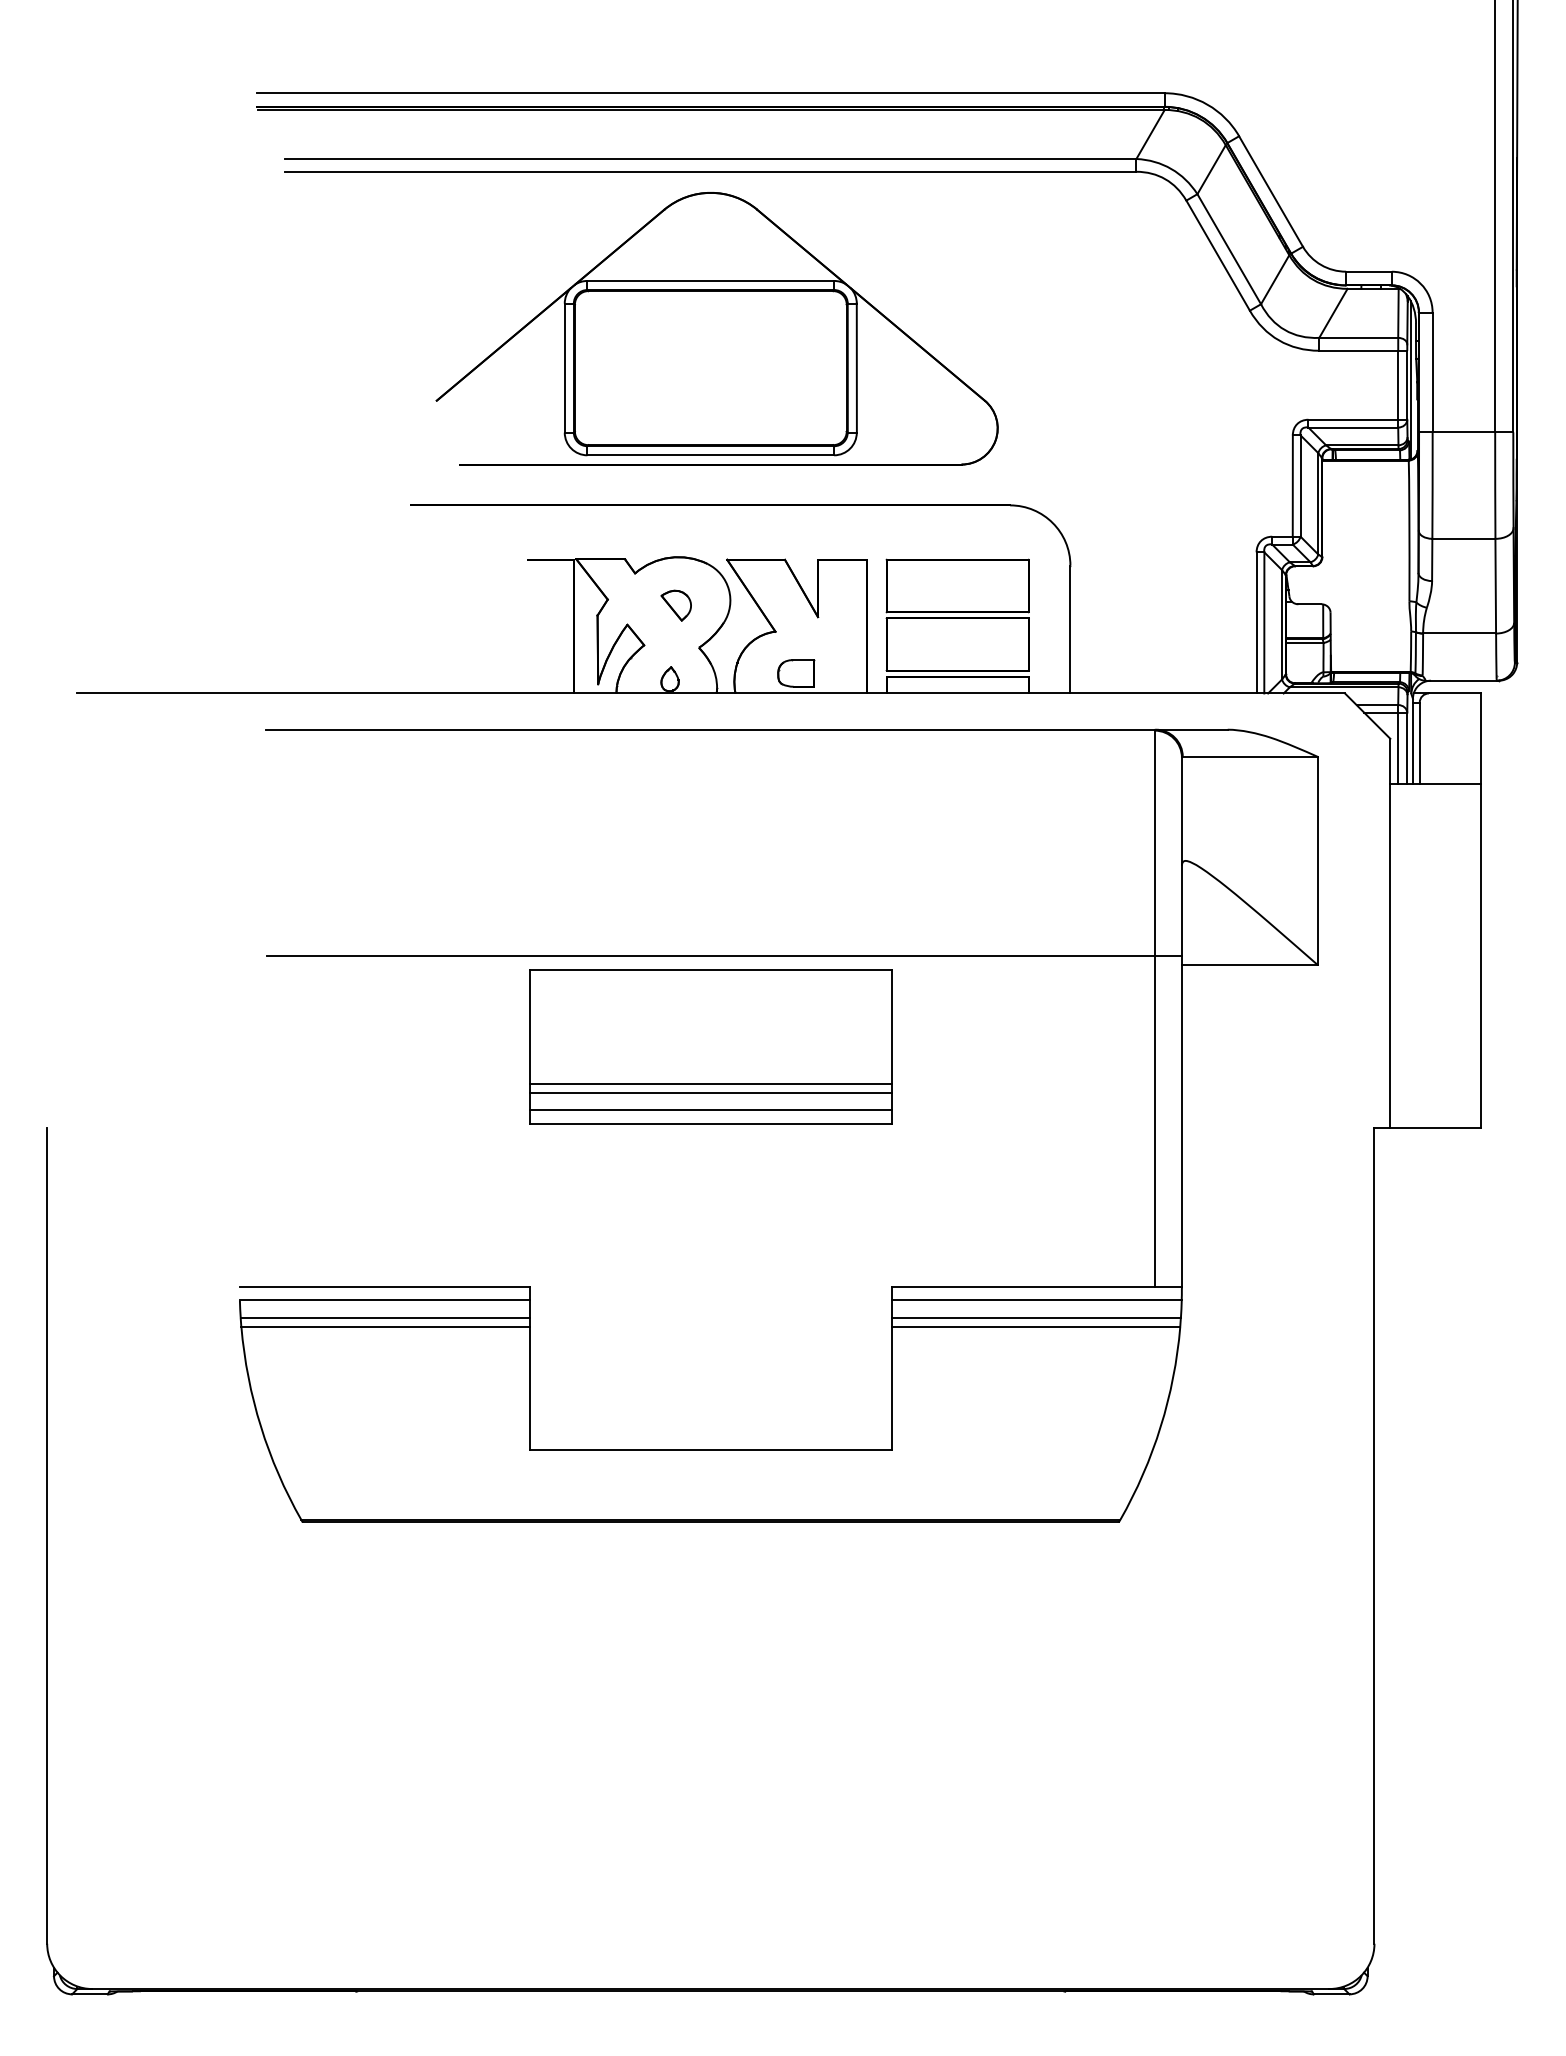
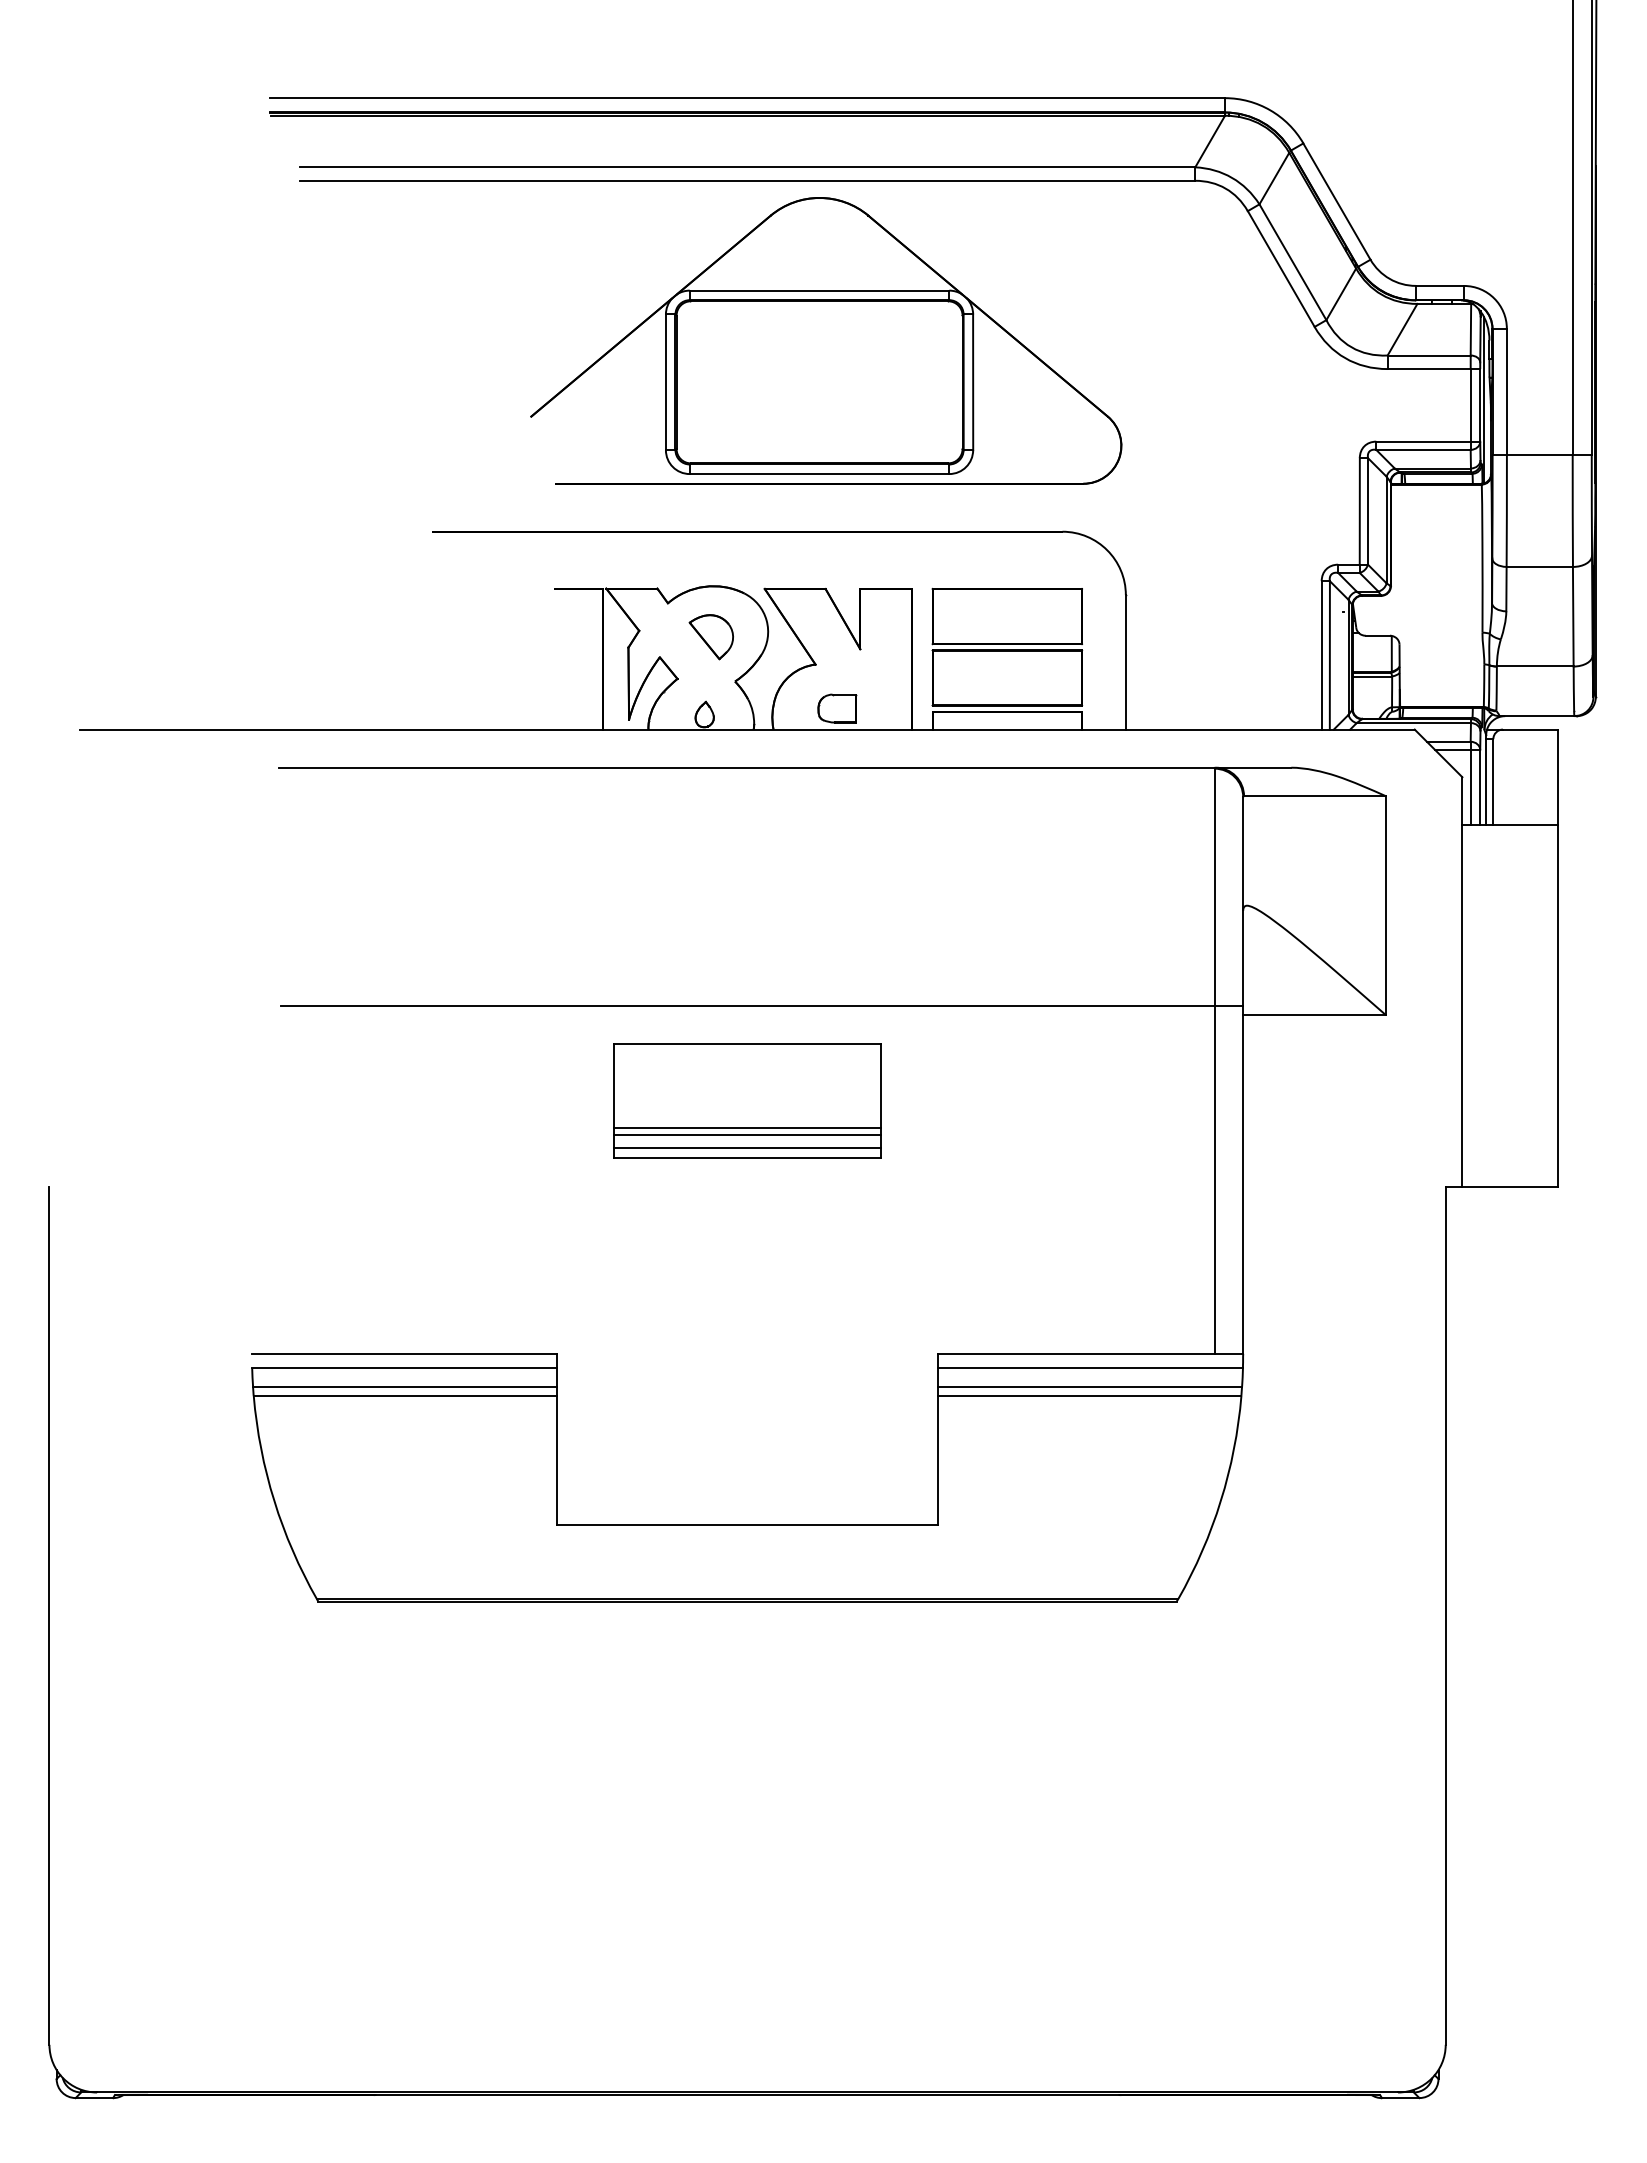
part: (717, 328) -> (826, 340), moved
part: (675, 605) -> (710, 637), size x1.4
part: (710, 1046) -> (747, 1100), size x0.7

